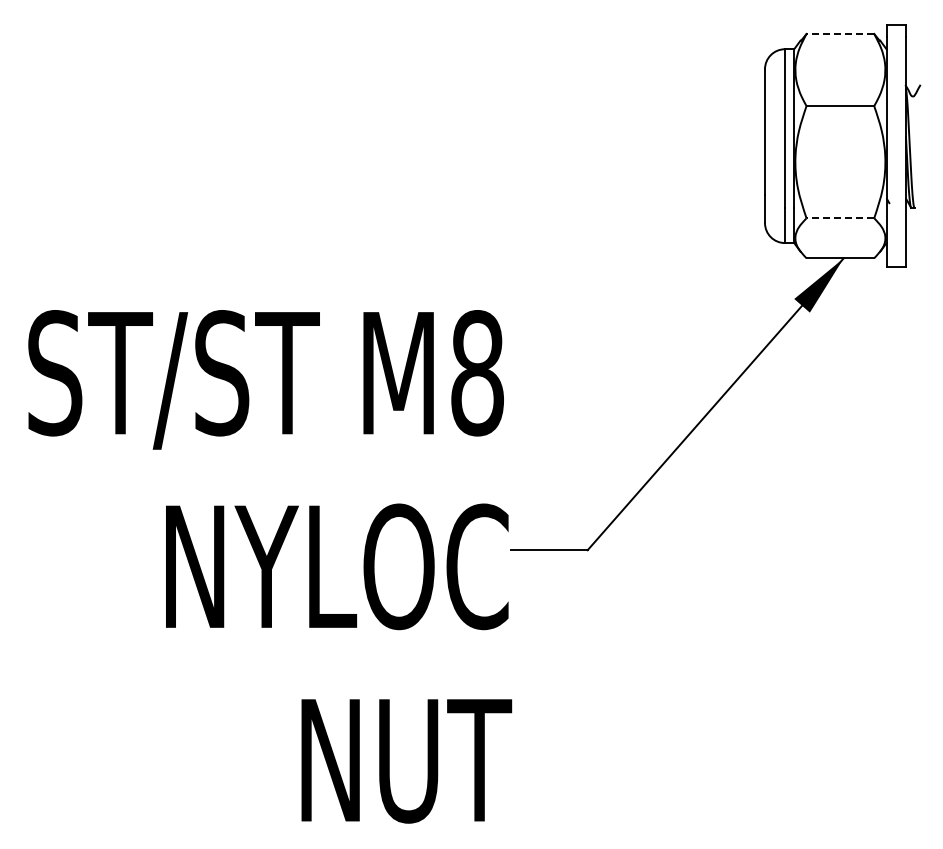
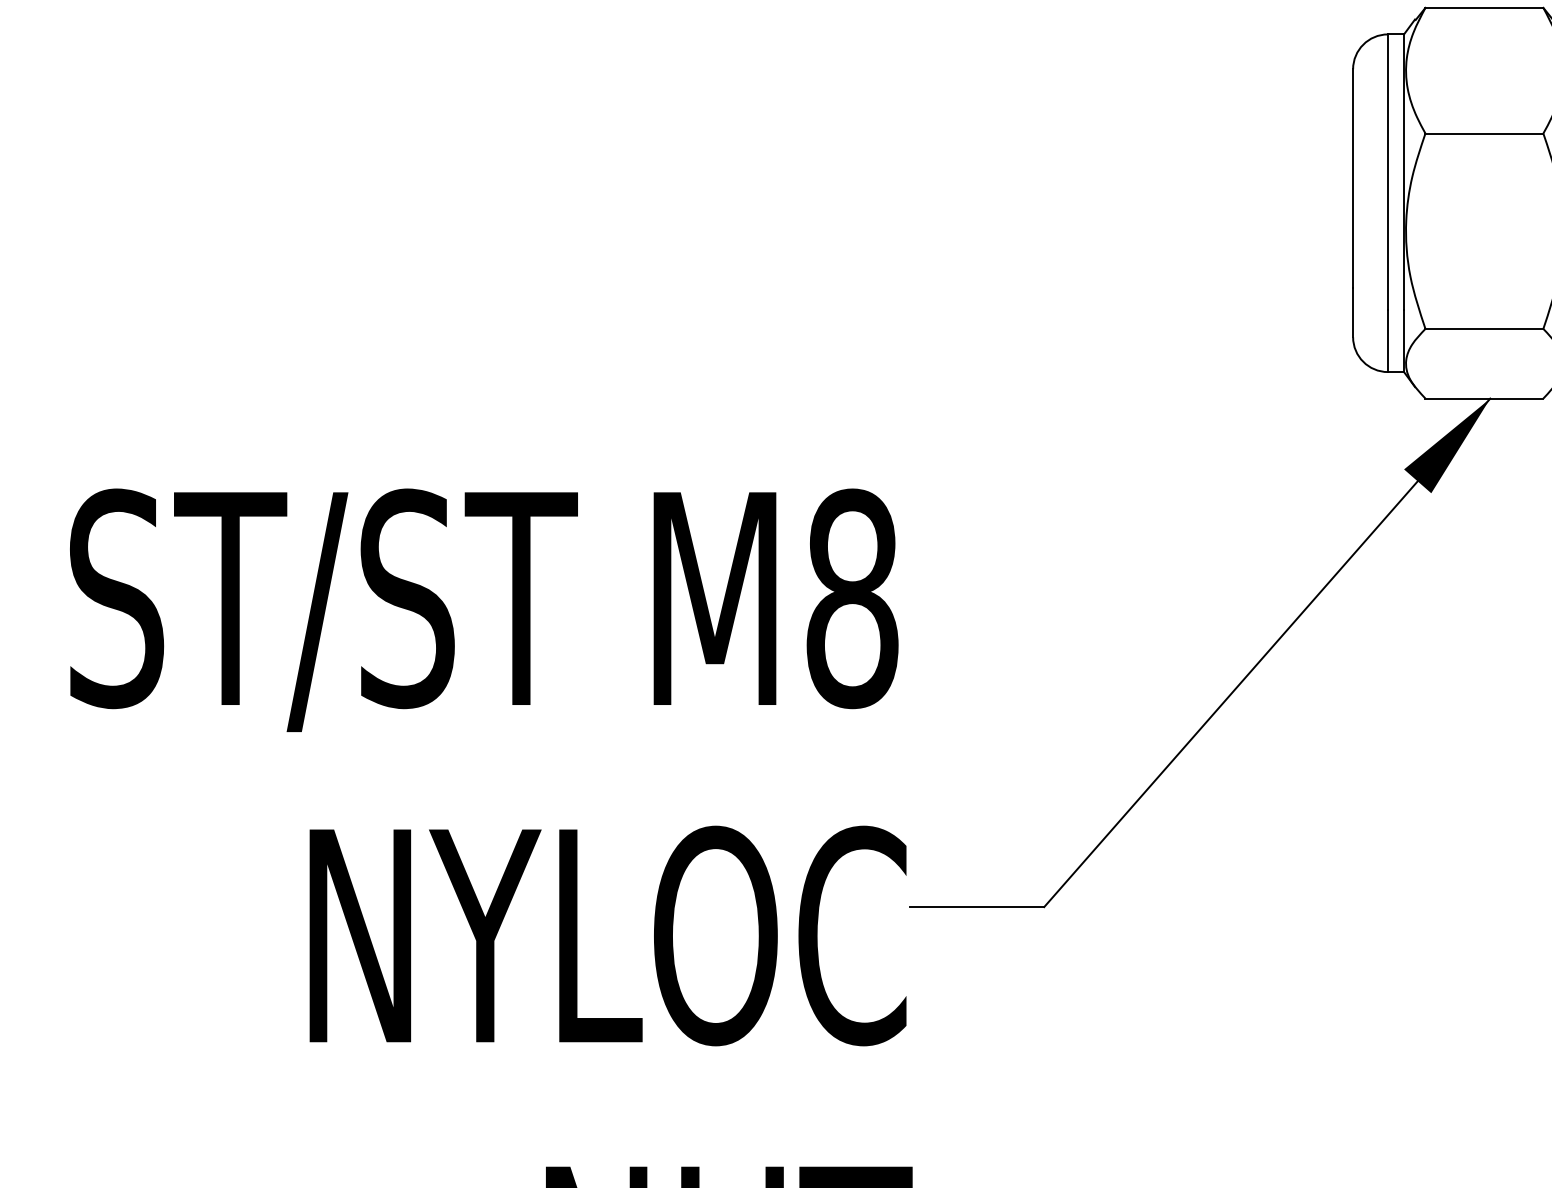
line: (840, 33) -> (1484, 7), dashed -> solid
line: (840, 218) -> (1484, 329), dashed -> solid

